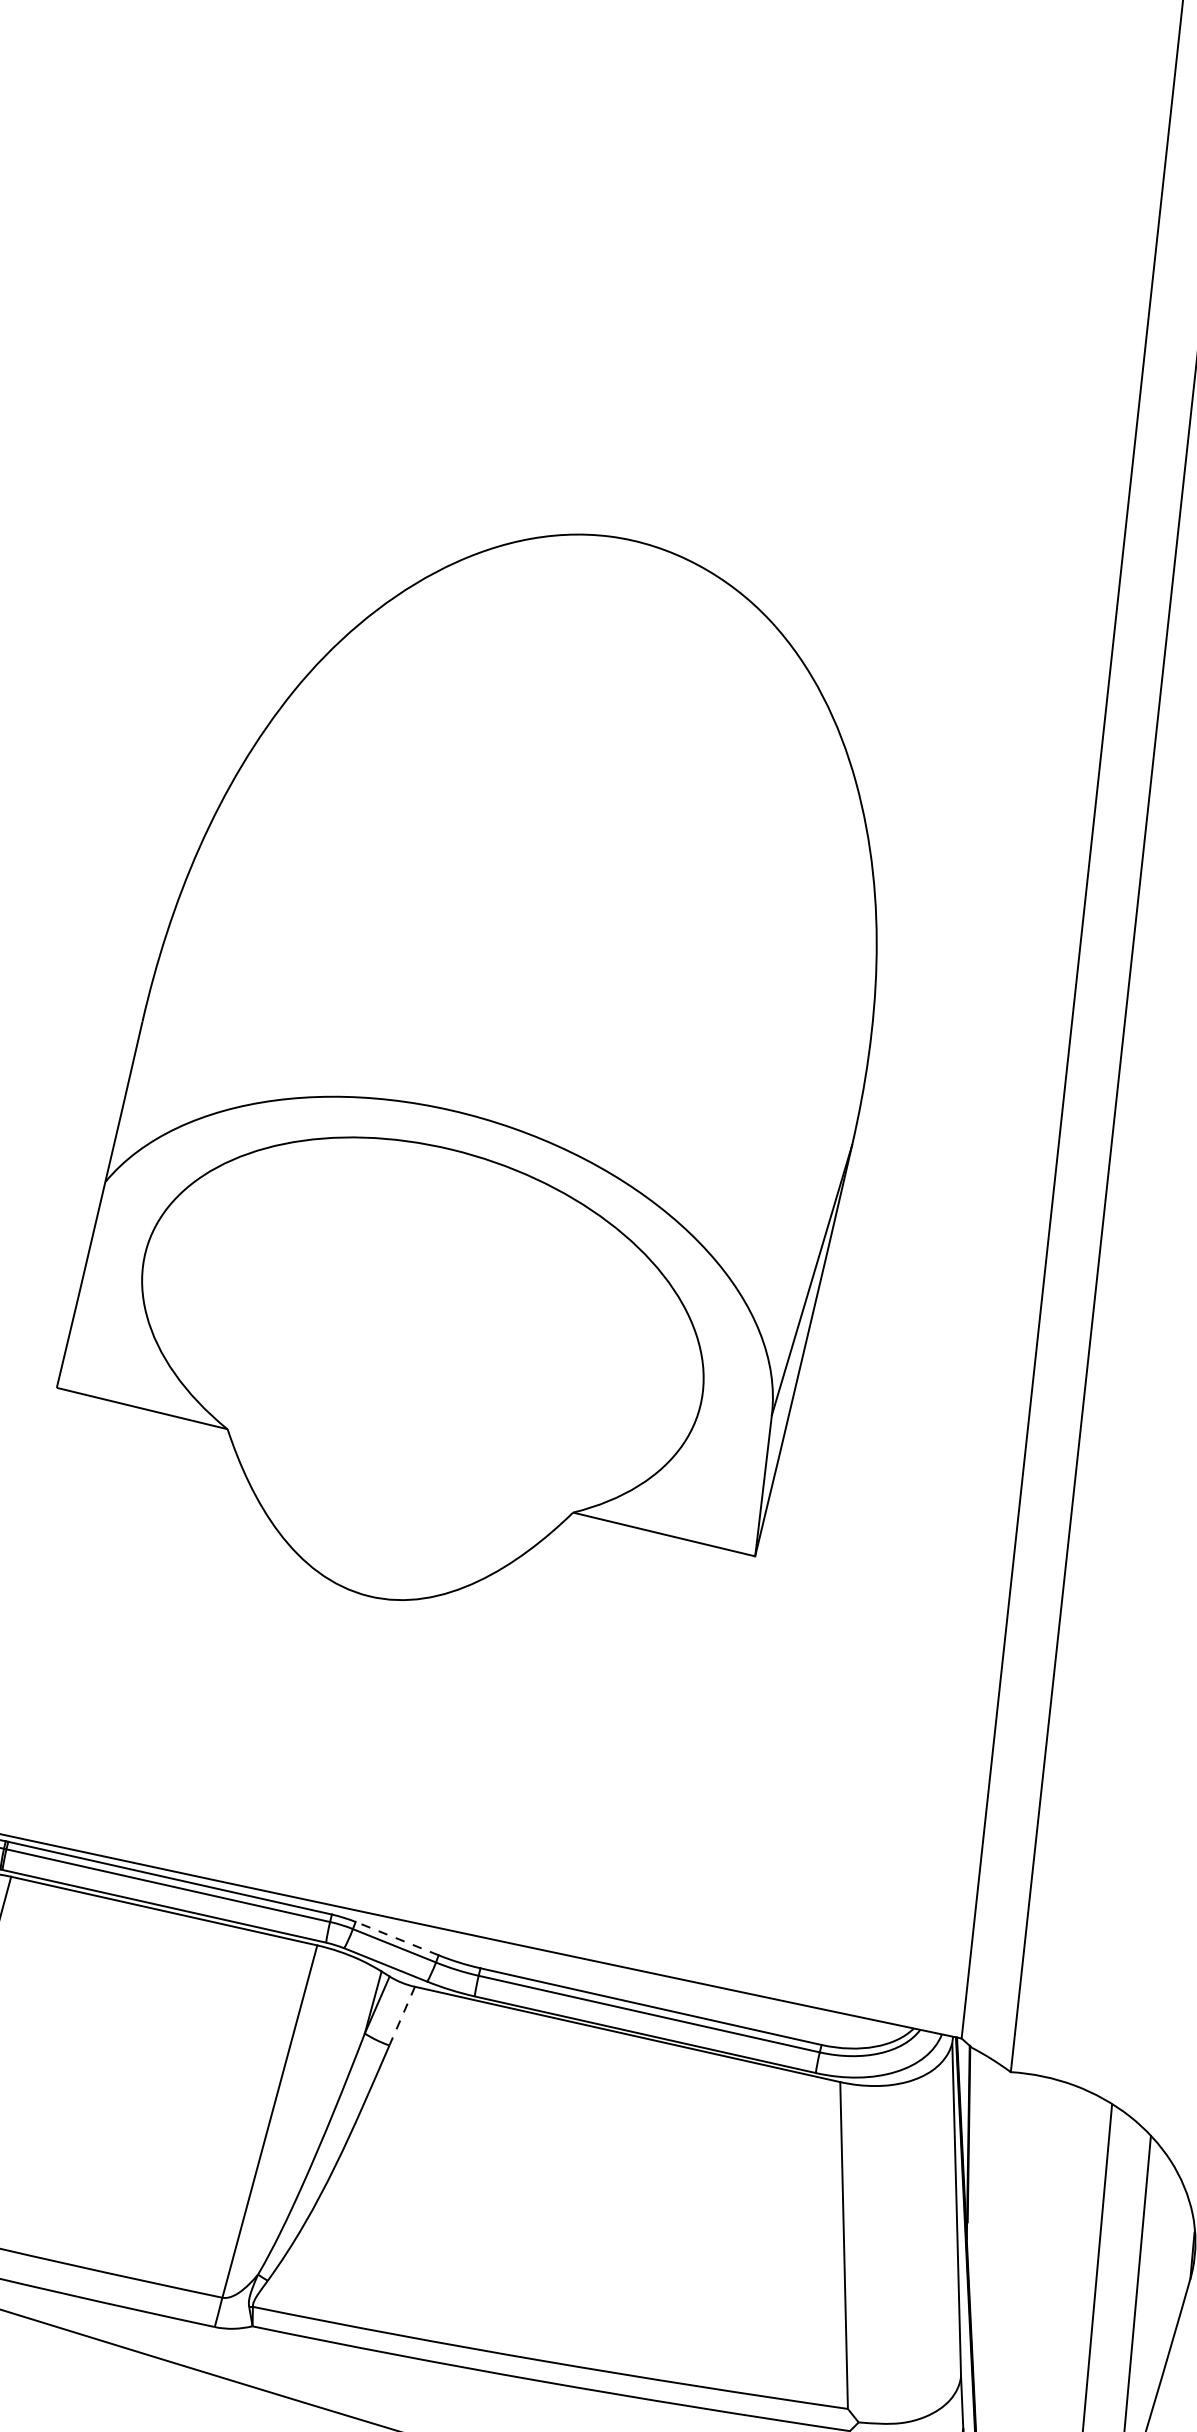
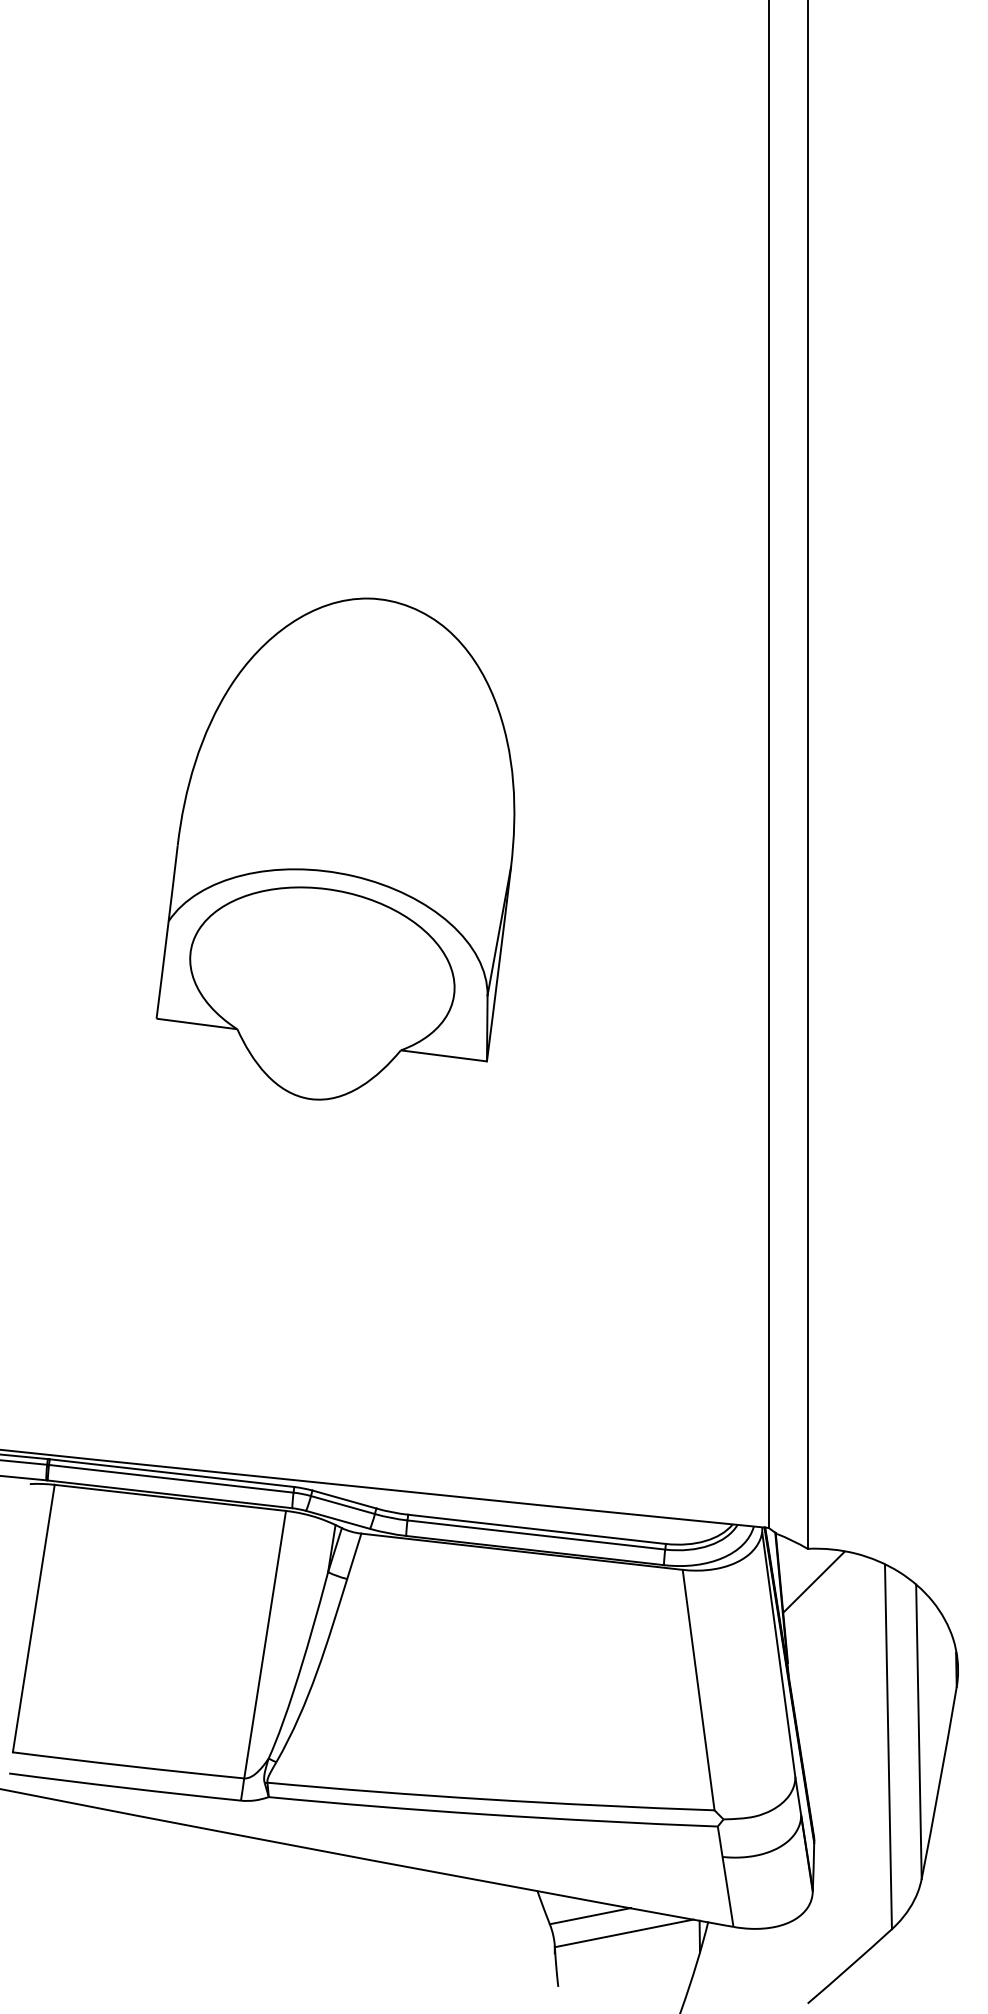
part: (480, 1064) -> (335, 848), size x0.62
line: (395, 1938) -> (343, 1499), dashed -> solid
line: (402, 2016) -> (354, 1556), dashed -> solid
line: (1013, 2116) -> (813, 1581), added

